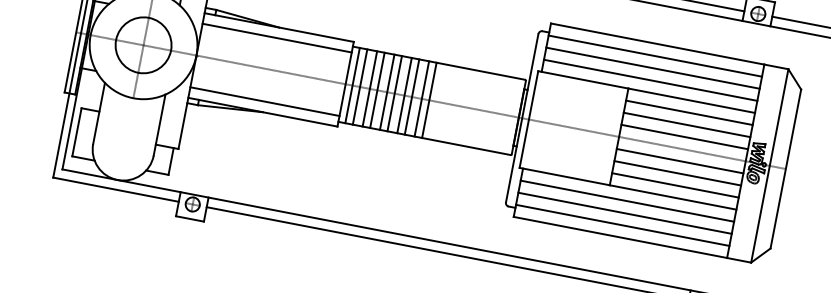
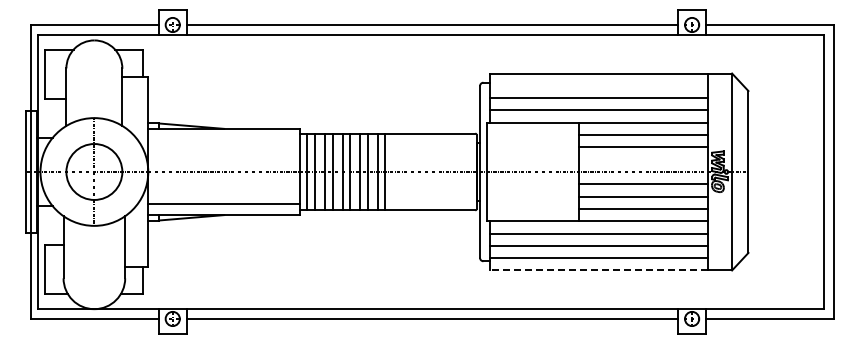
line: (277, 38) -> (224, 139), removed
line: (654, 55) -> (598, 85), removed
line: (684, 136) -> (642, 159), removed
line: (619, 237) -> (598, 270), solid -> dashed

